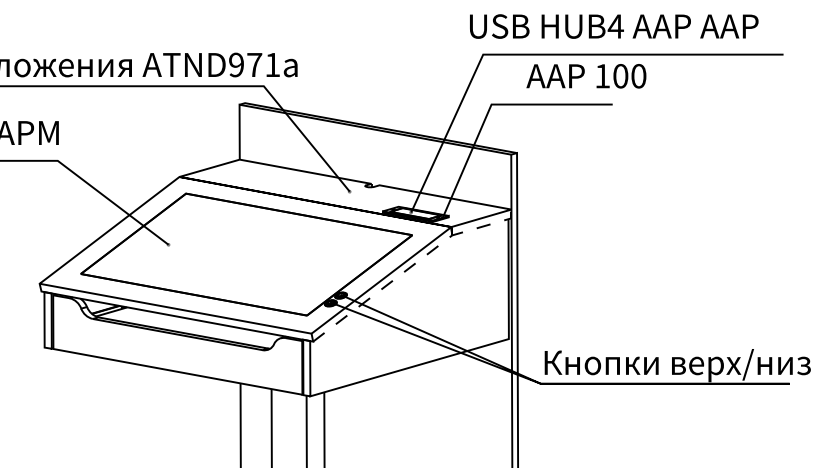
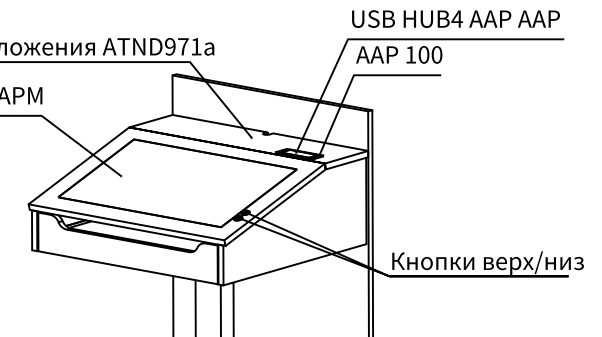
text: (614, 26) -> (456, 19), moved
text: (586, 76) -> (399, 55), moved
line: (411, 266) -> (296, 191), dashed -> solid

